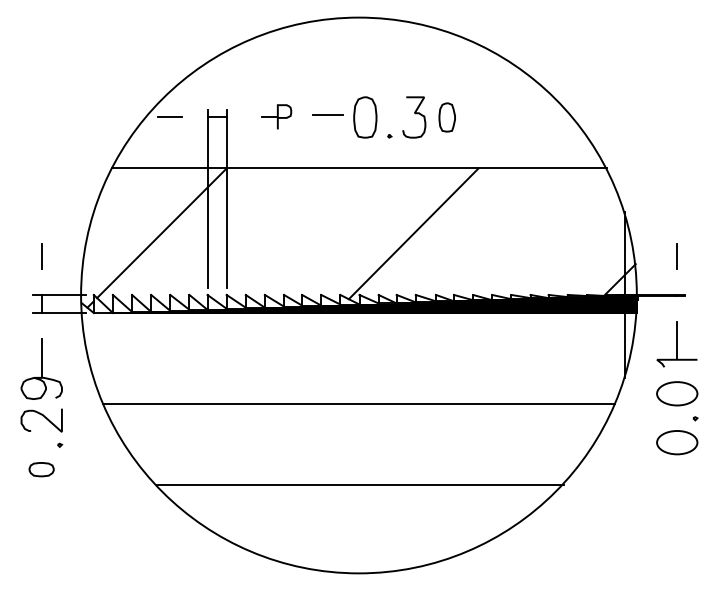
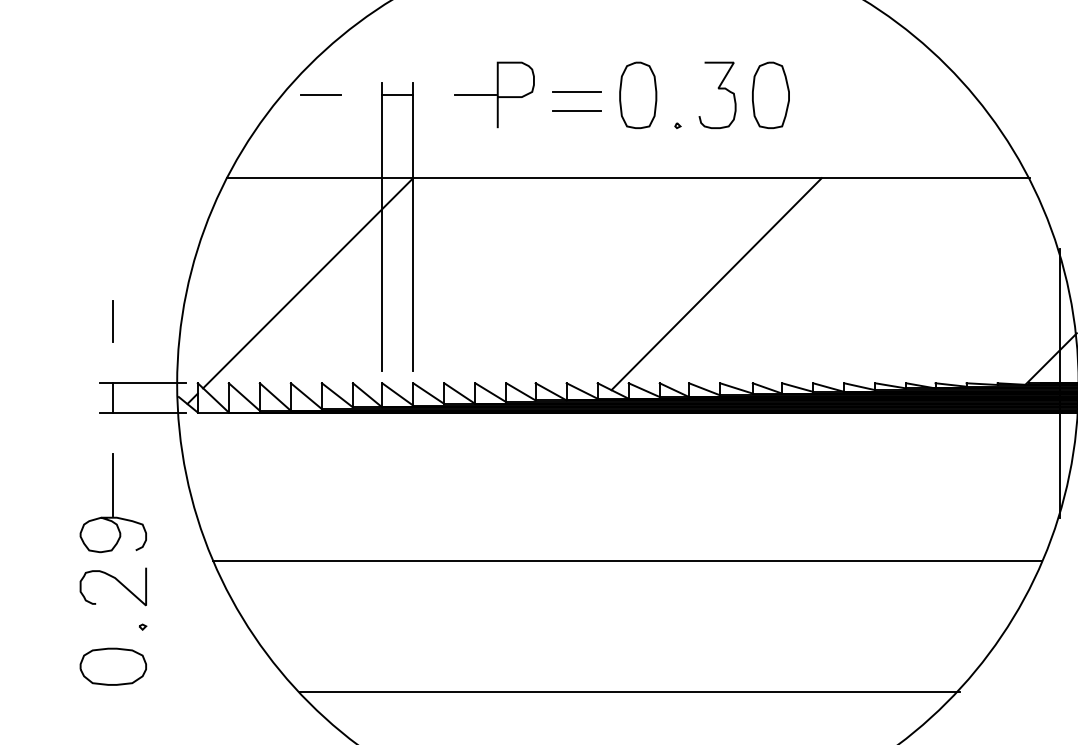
part: (276, 116) -> (494, 93), size x1.67
part: (447, 117) -> (771, 95), size x1.43
line: (327, 127) -> (576, 111), added
part: (41, 469) -> (112, 666), size x1.67

